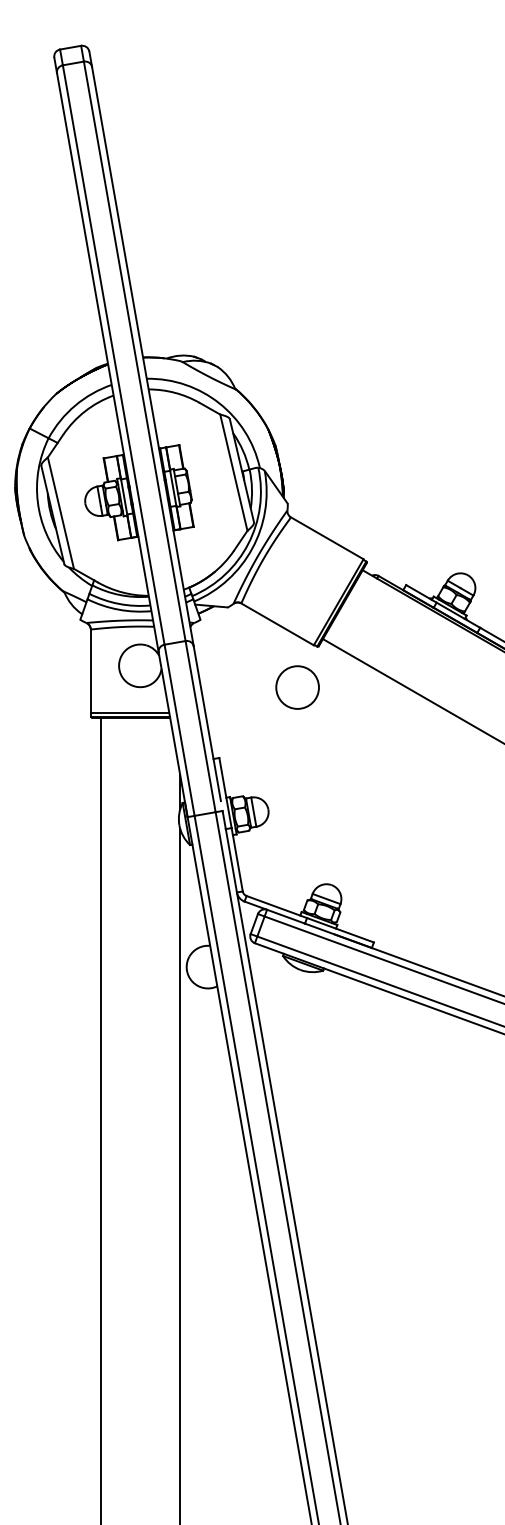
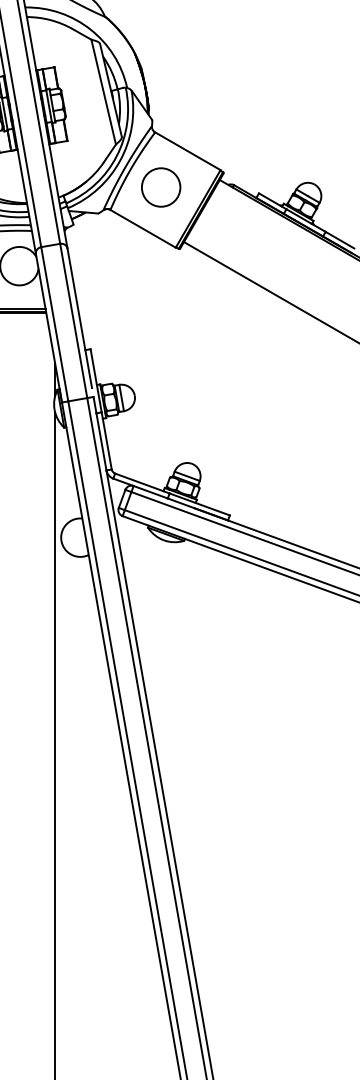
circle: (297, 687) -> (161, 187), moved

